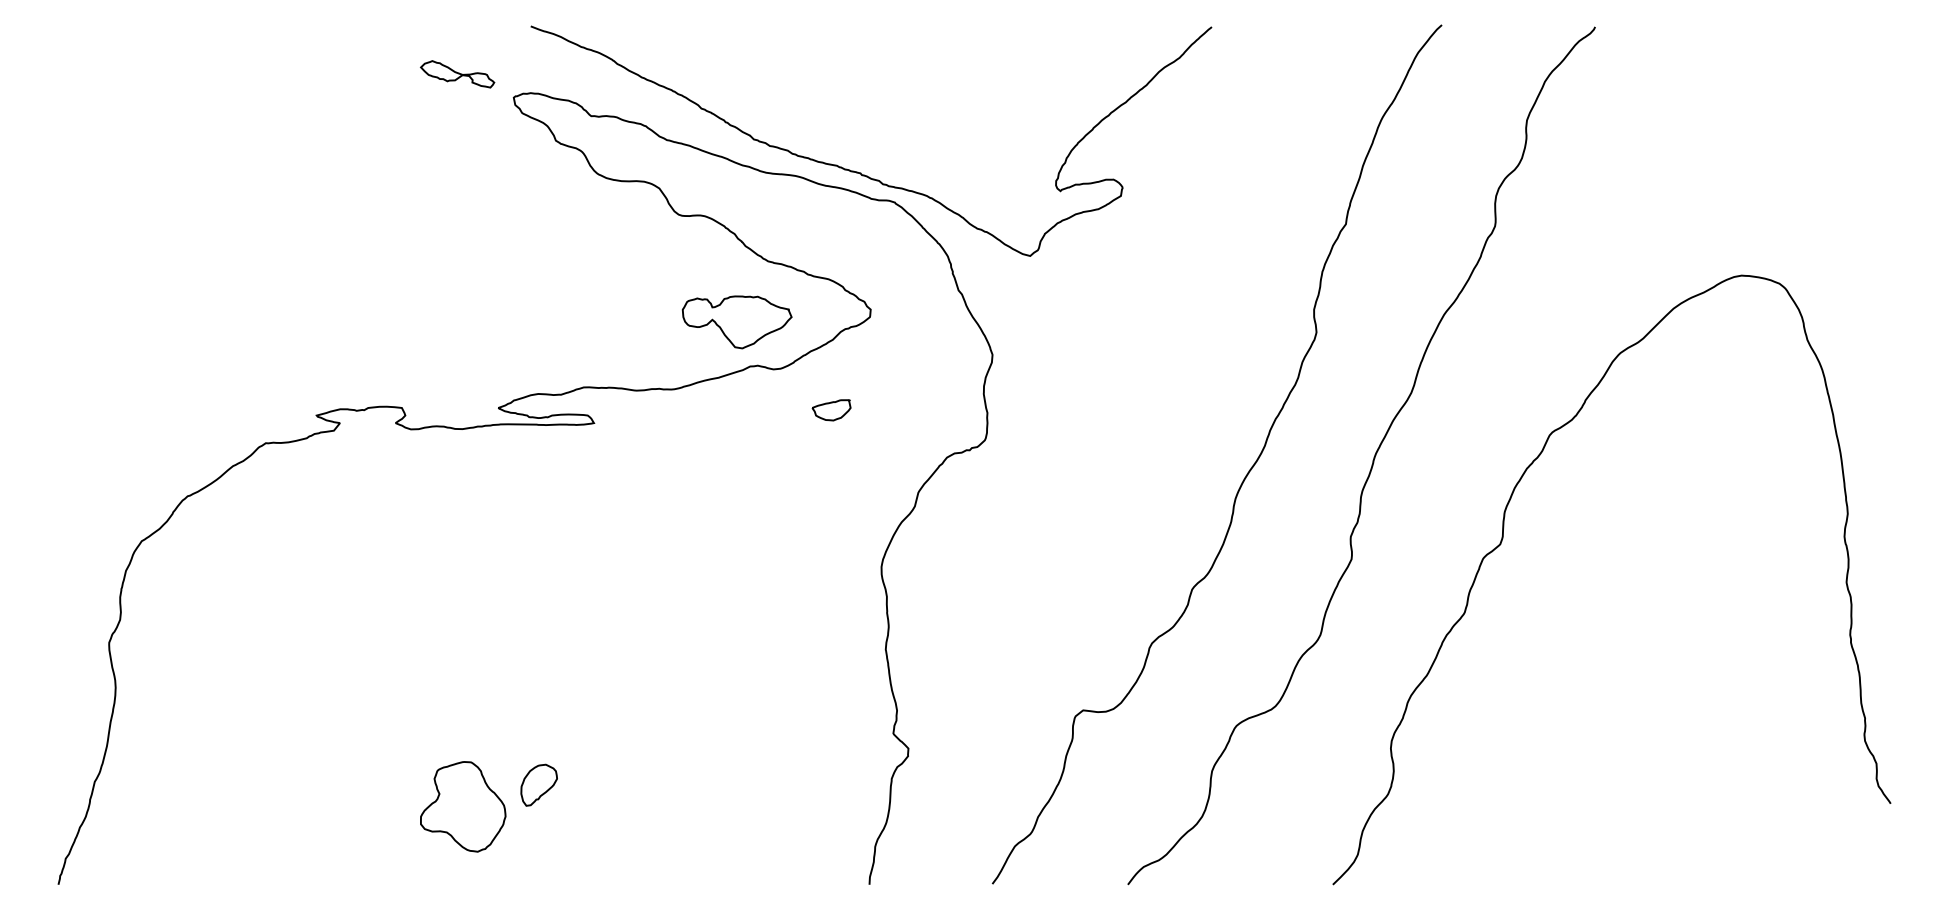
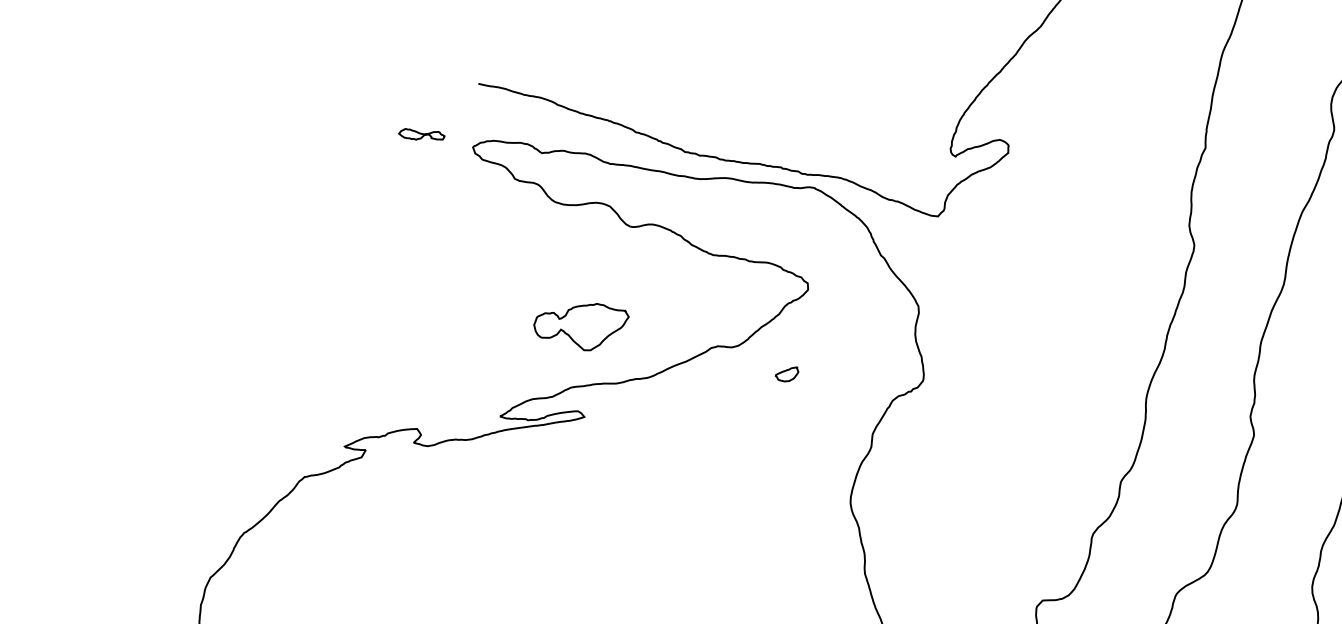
part: (457, 74) -> (421, 134), size x0.7
part: (736, 322) -> (582, 328), moved
part: (831, 410) -> (787, 375), size x0.7

